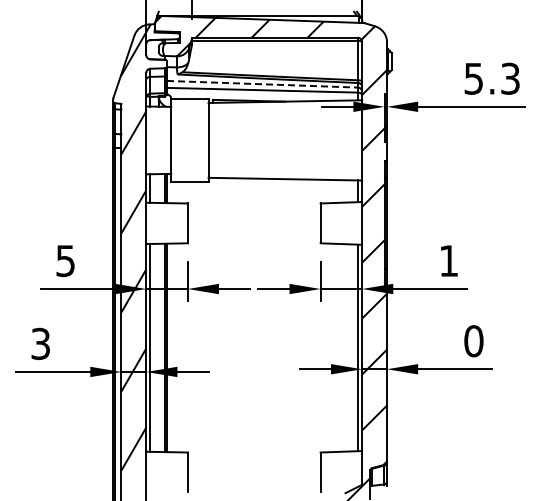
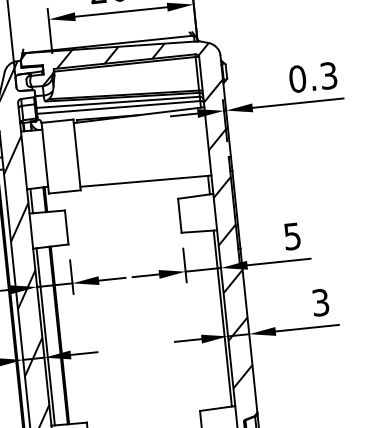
text: (473, 78) -> (297, 78), 5.3 -> 0.3
line: (262, 84) -> (118, 102), dashed -> solid
text: (448, 261) -> (292, 236), 1 -> 5
text: (473, 341) -> (320, 302), 0 -> 3

